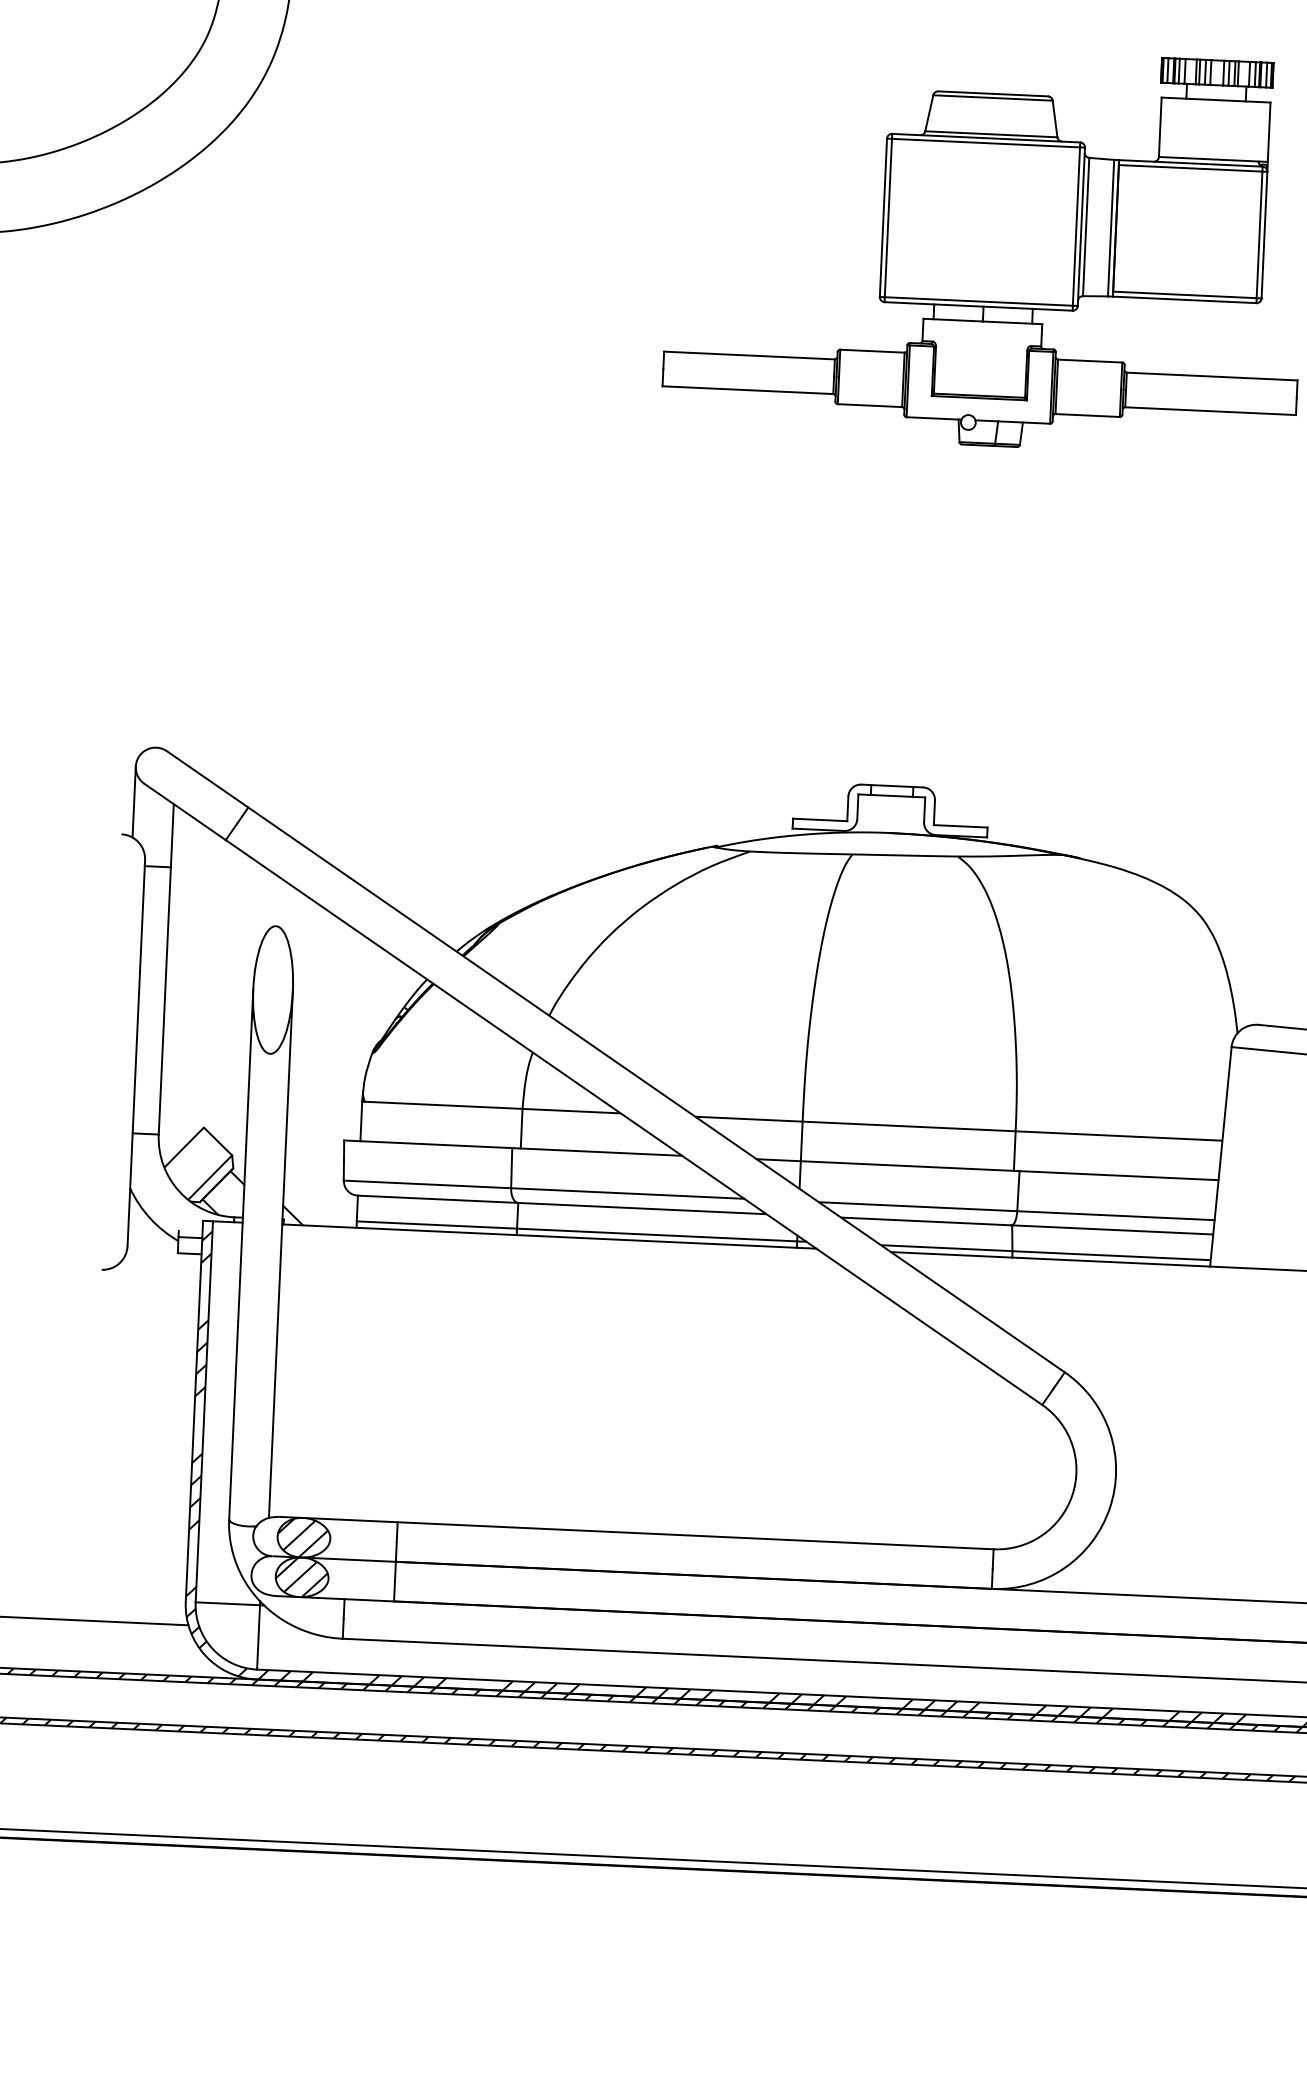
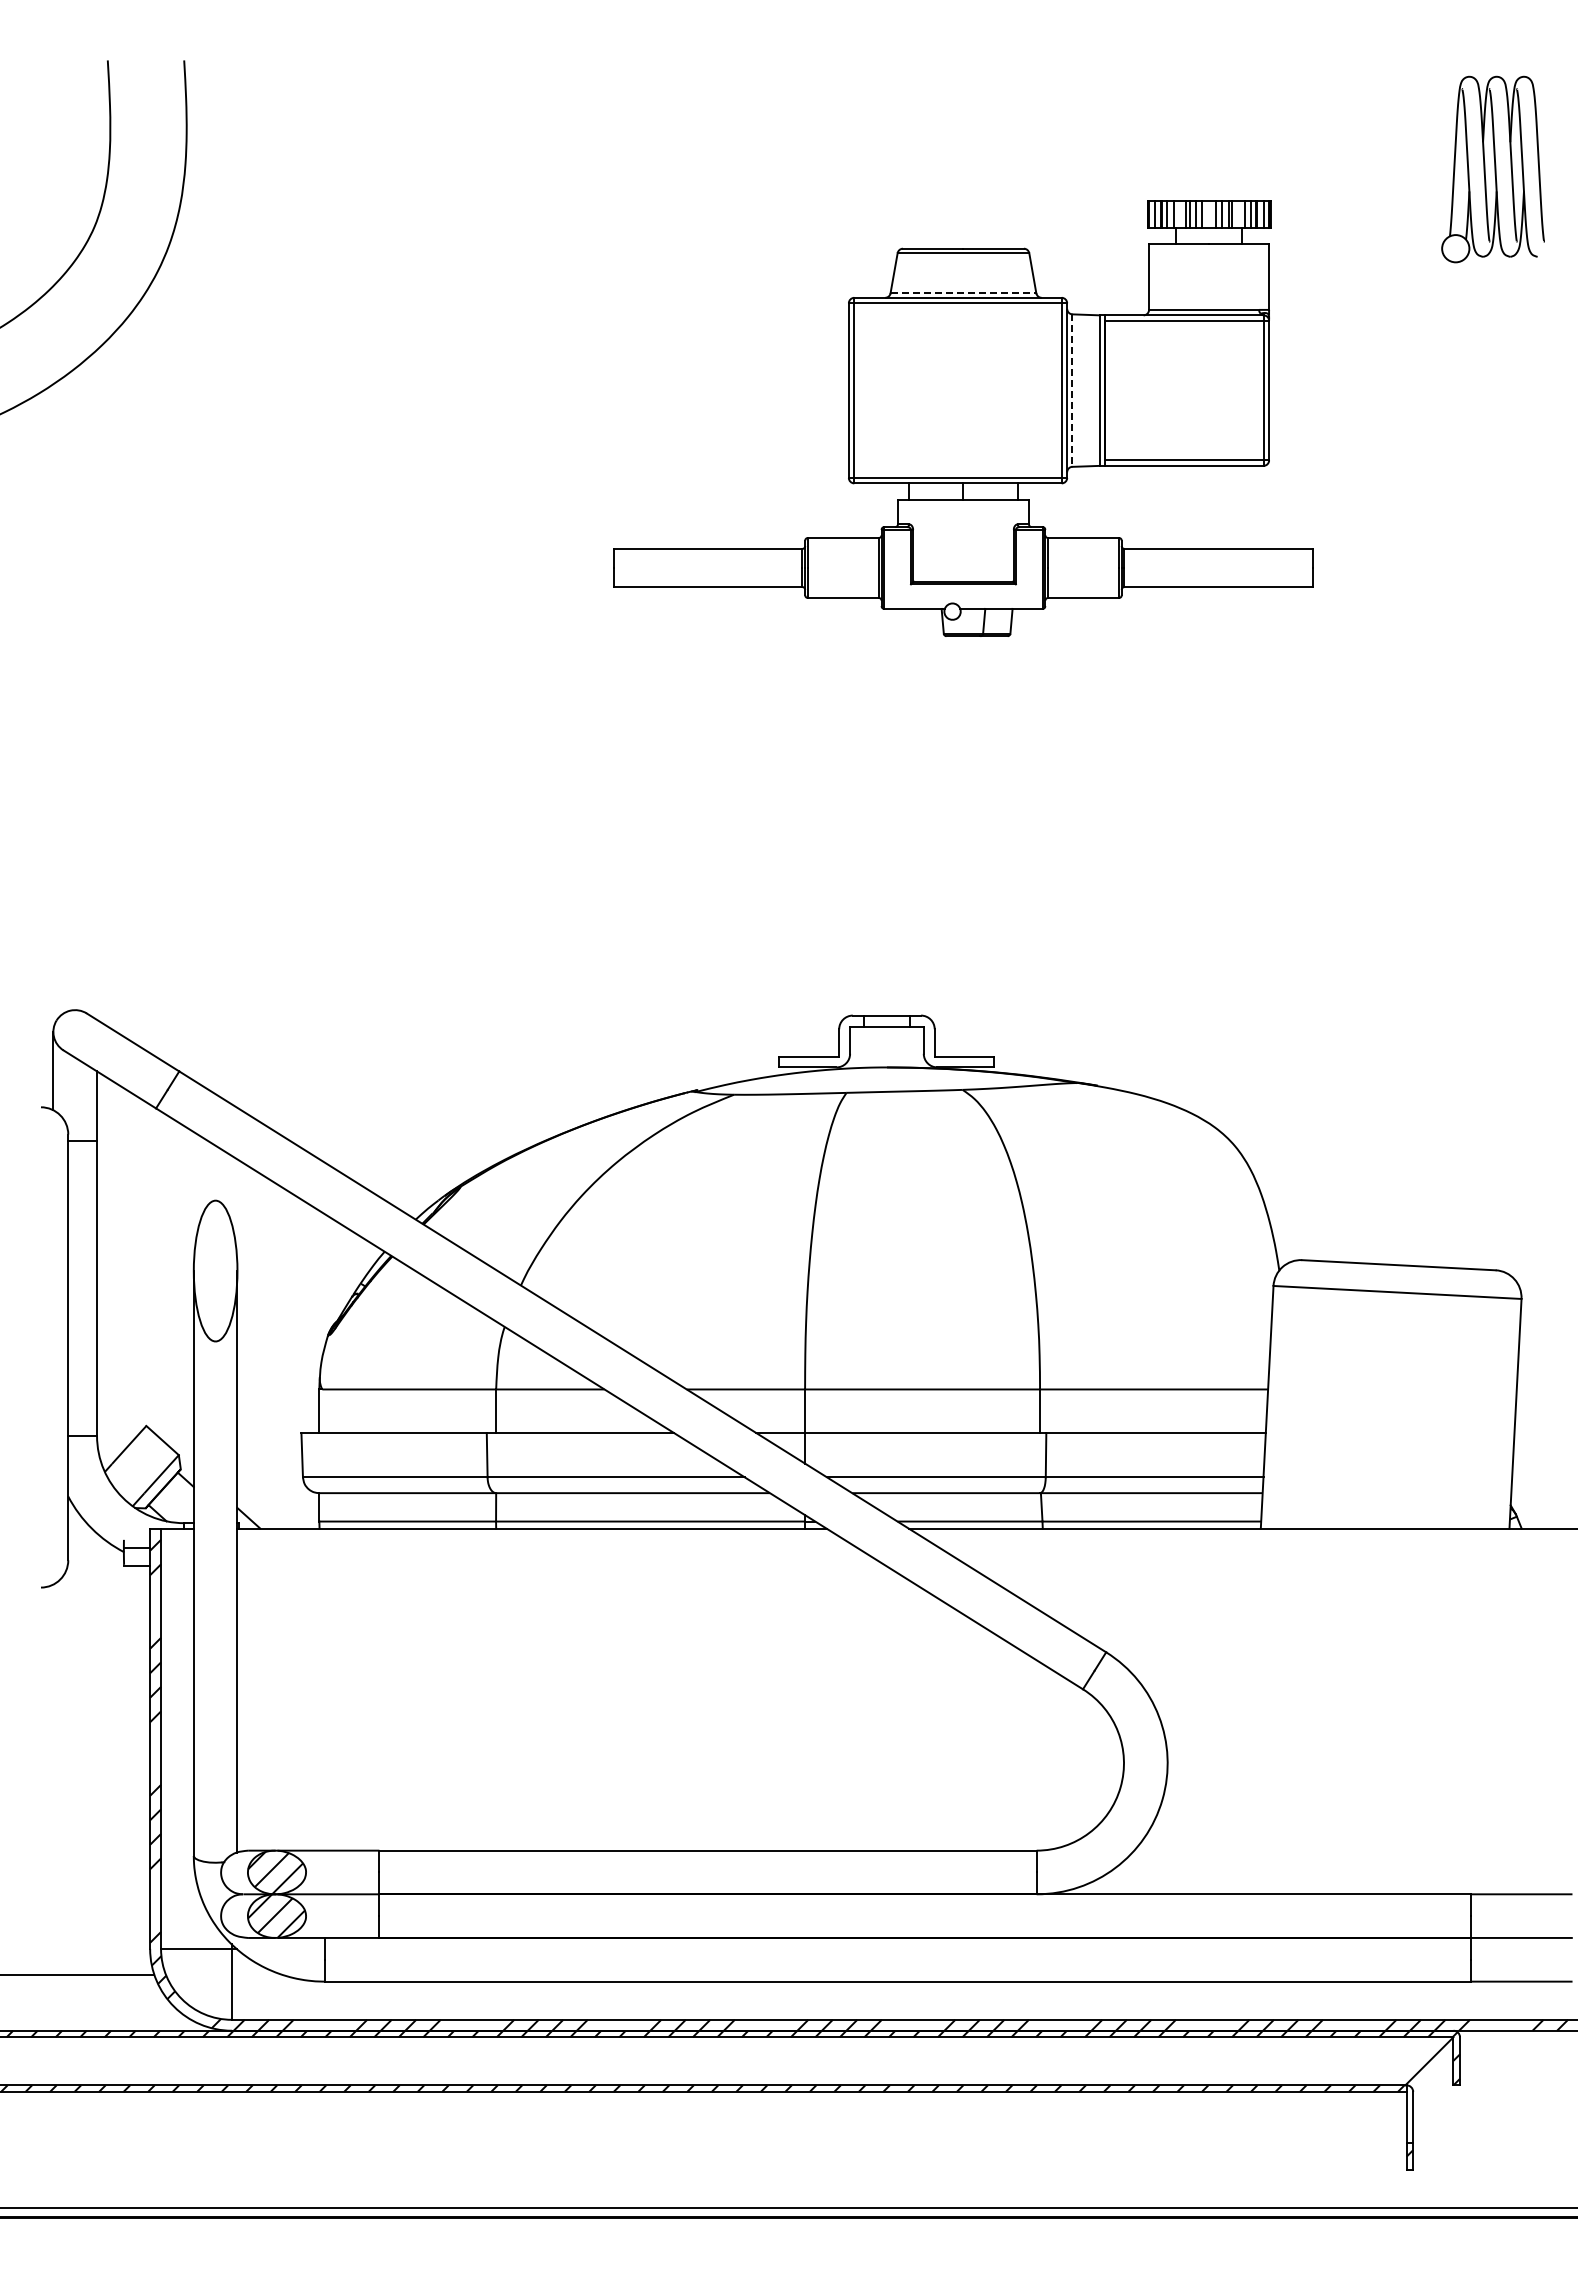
line: (991, 134) -> (963, 293), solid -> dashed
line: (1086, 227) -> (1072, 391), solid -> dashed

